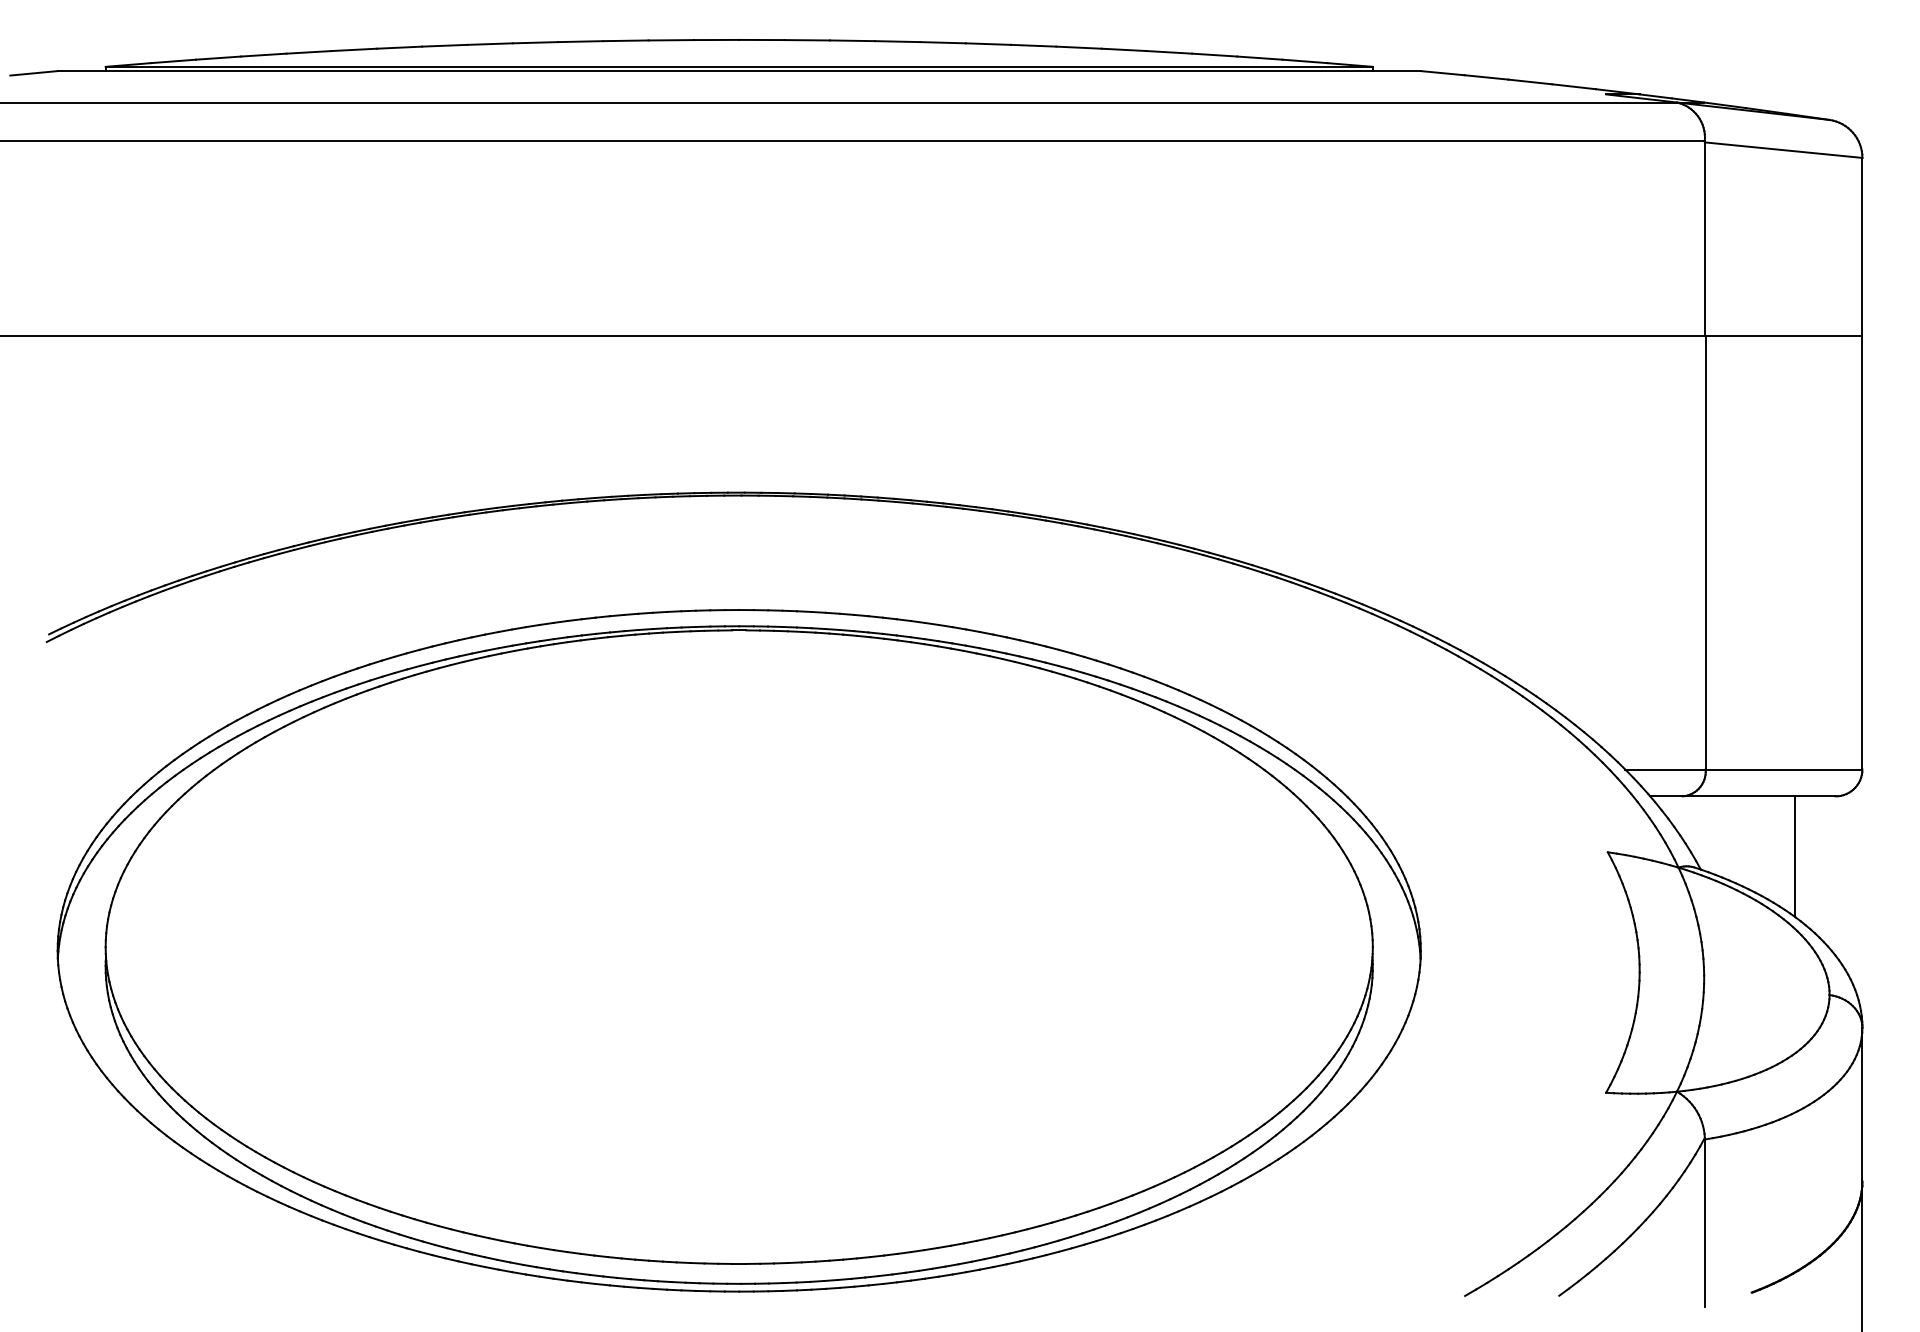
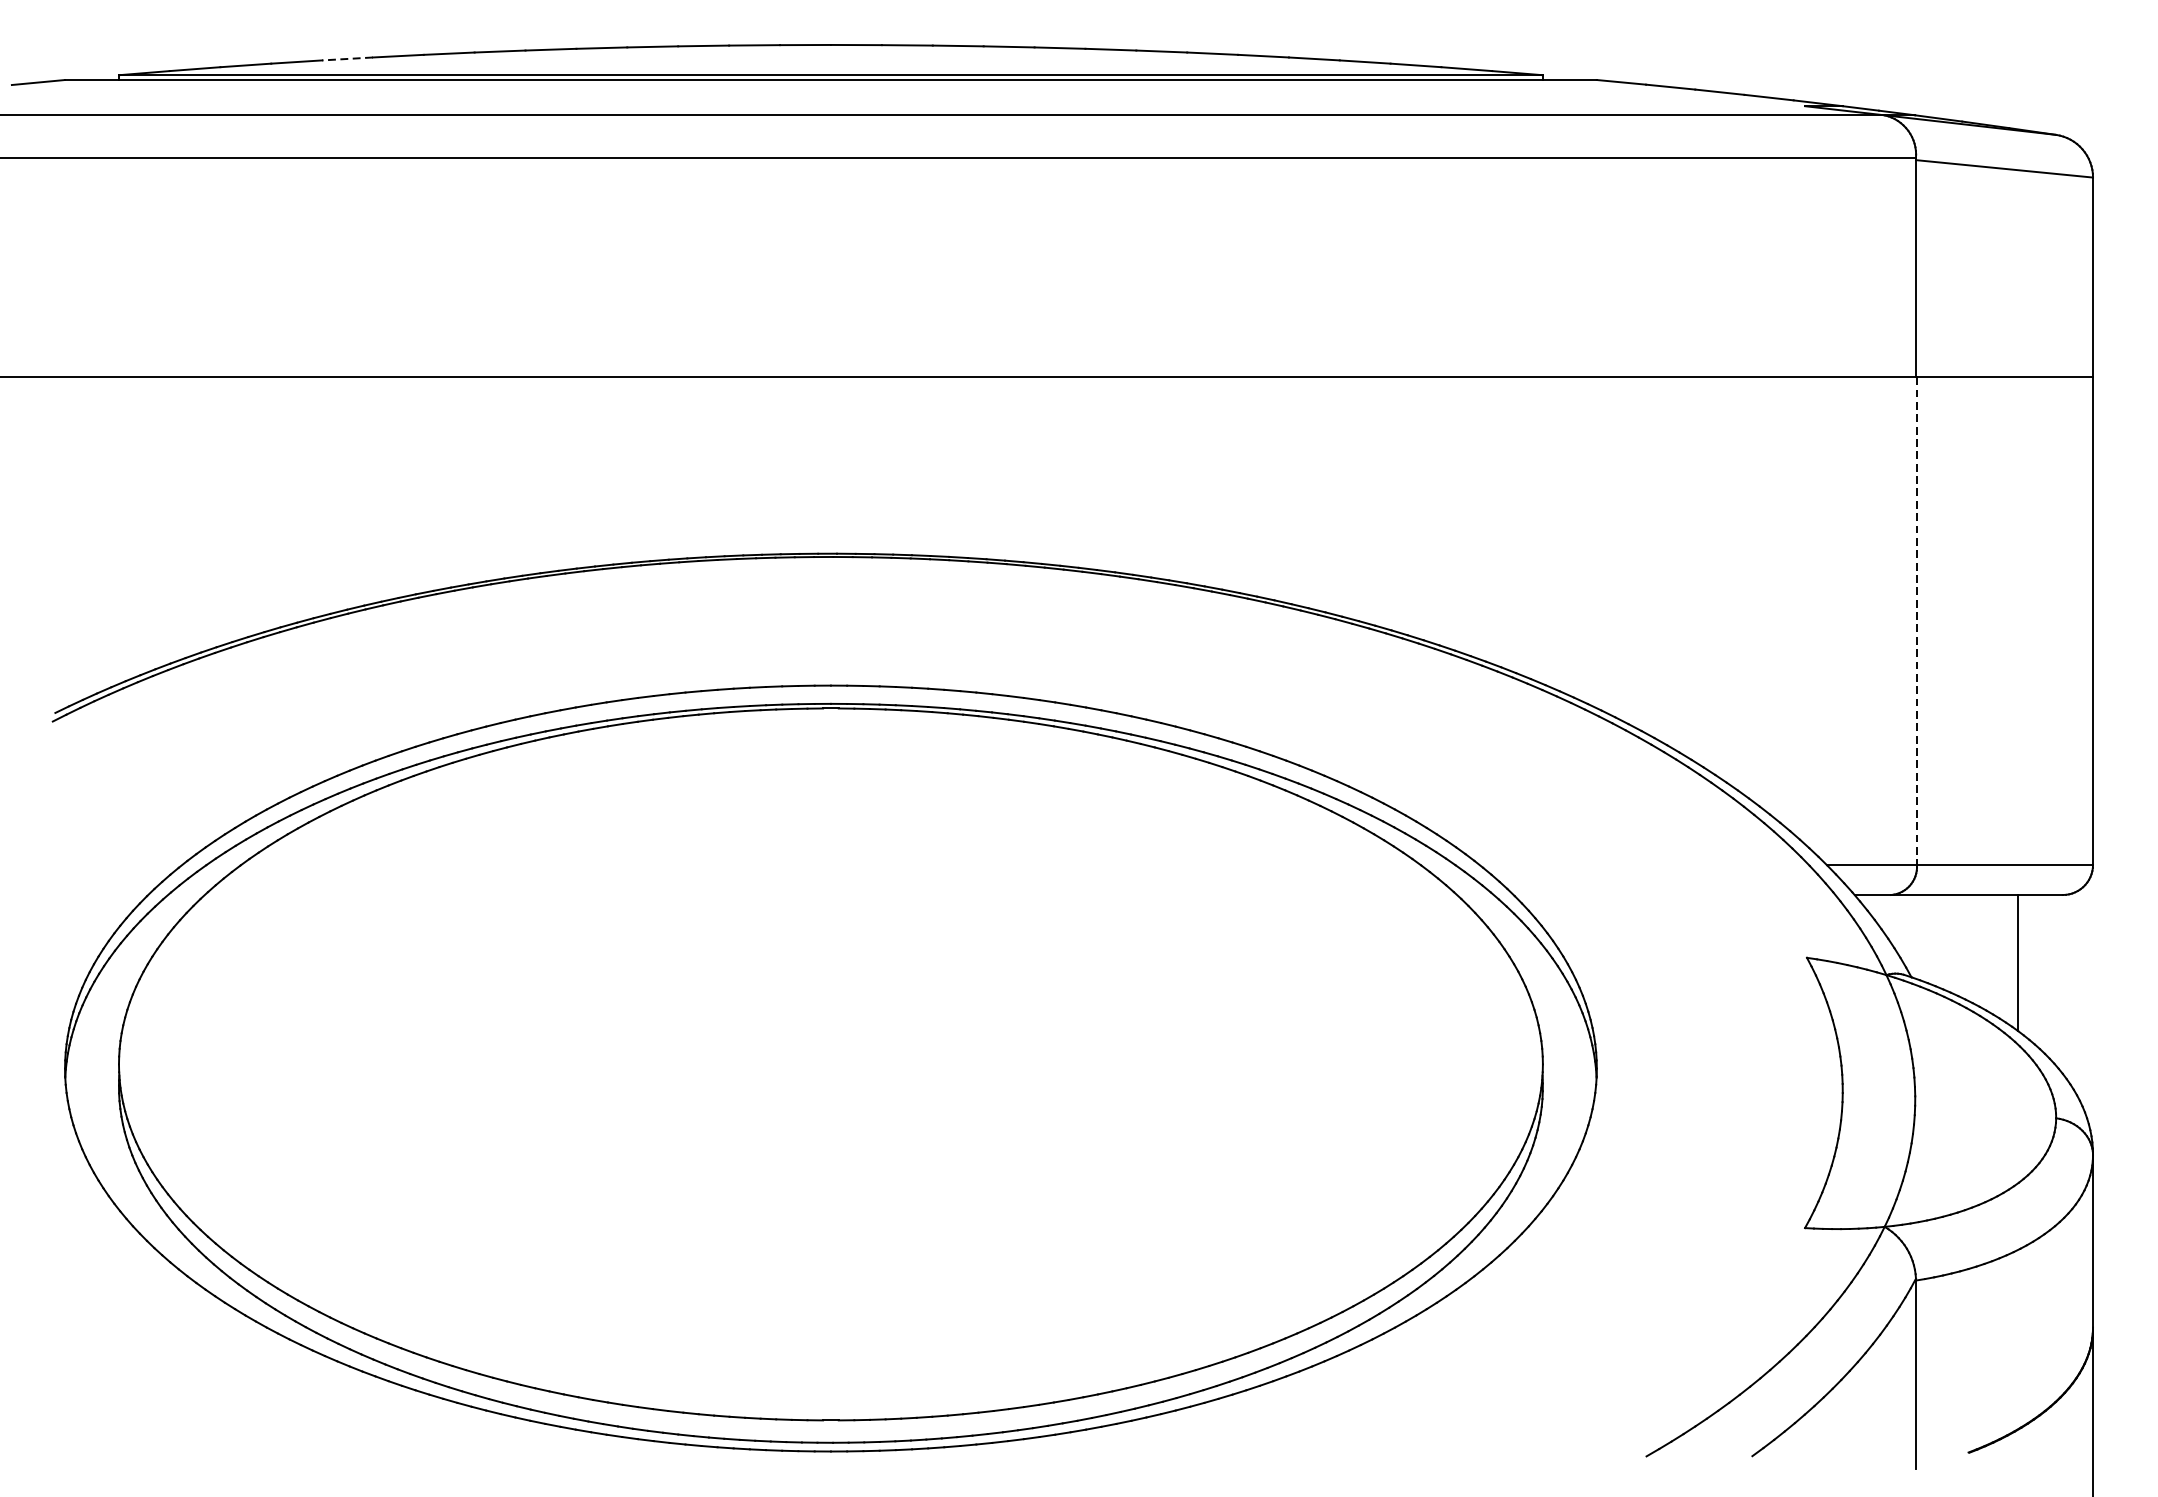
line: (309, 52) -> (348, 59), solid -> dashed
line: (1705, 552) -> (1916, 620), solid -> dashed

